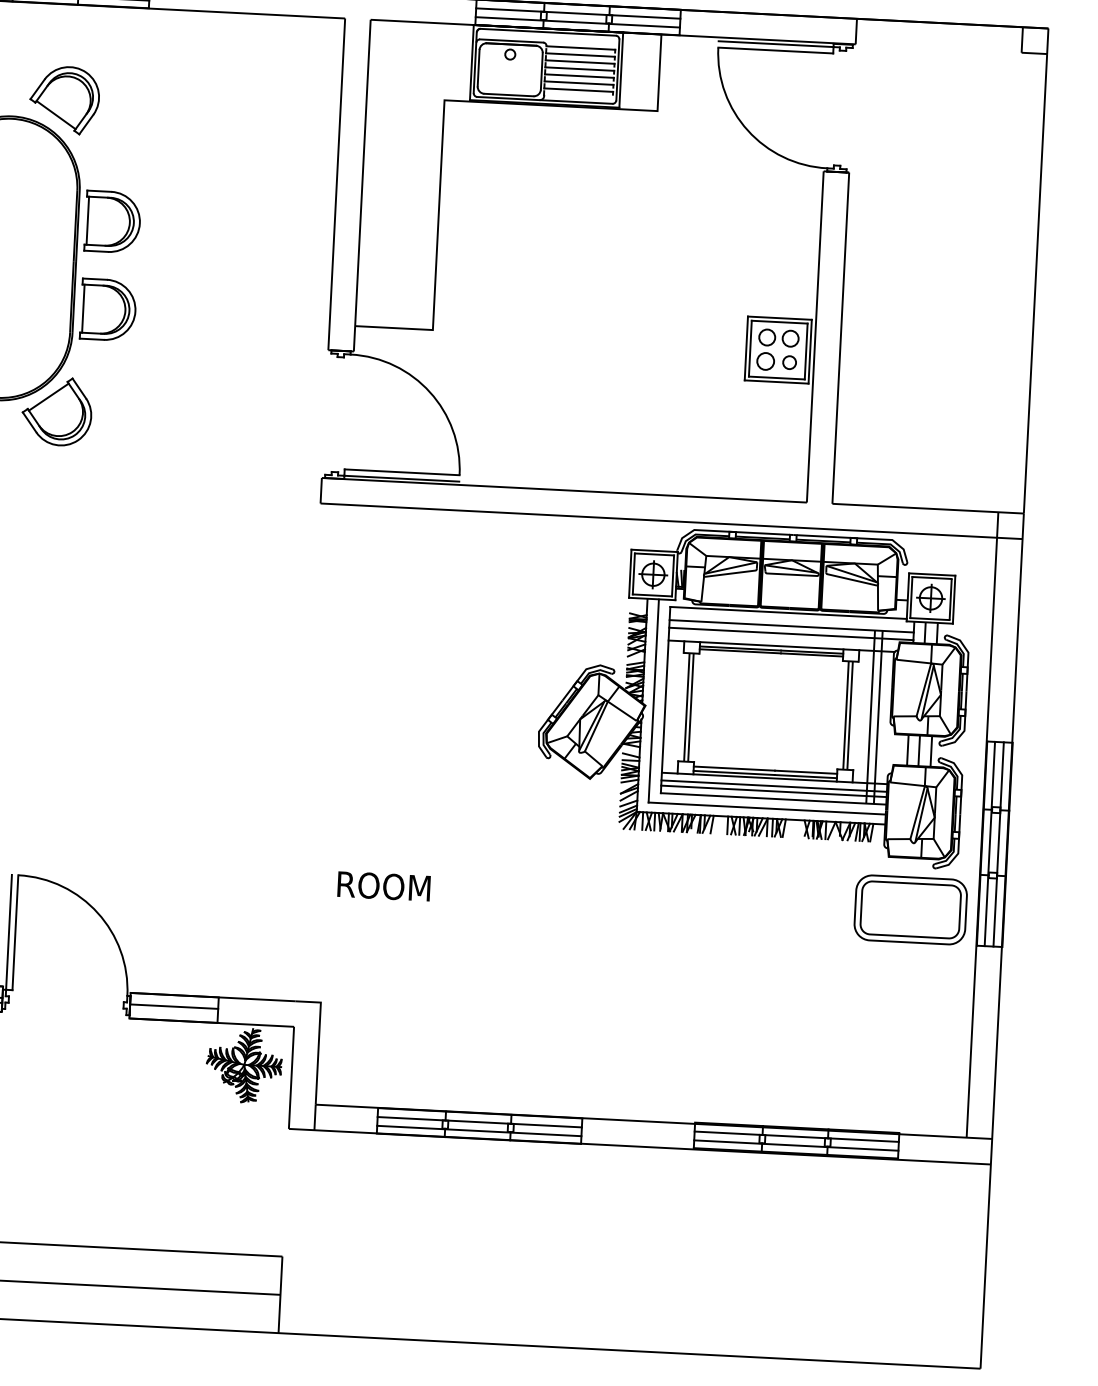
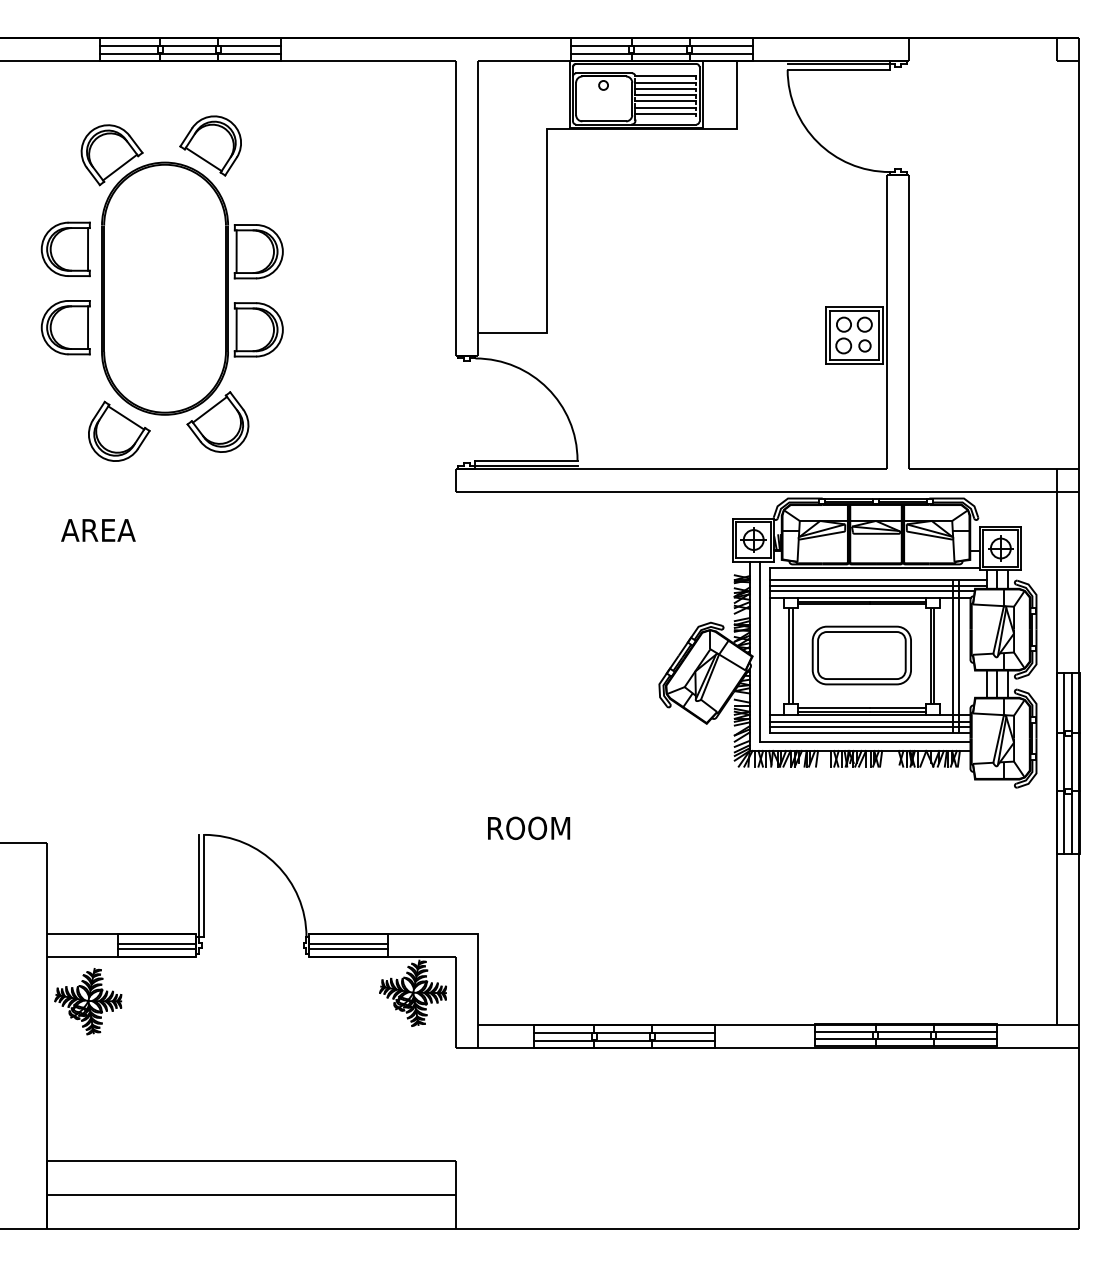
line: (784, 638) -> (872, 590), added
part: (910, 909) -> (861, 655), moved
line: (174, 1011) -> (348, 948), added

